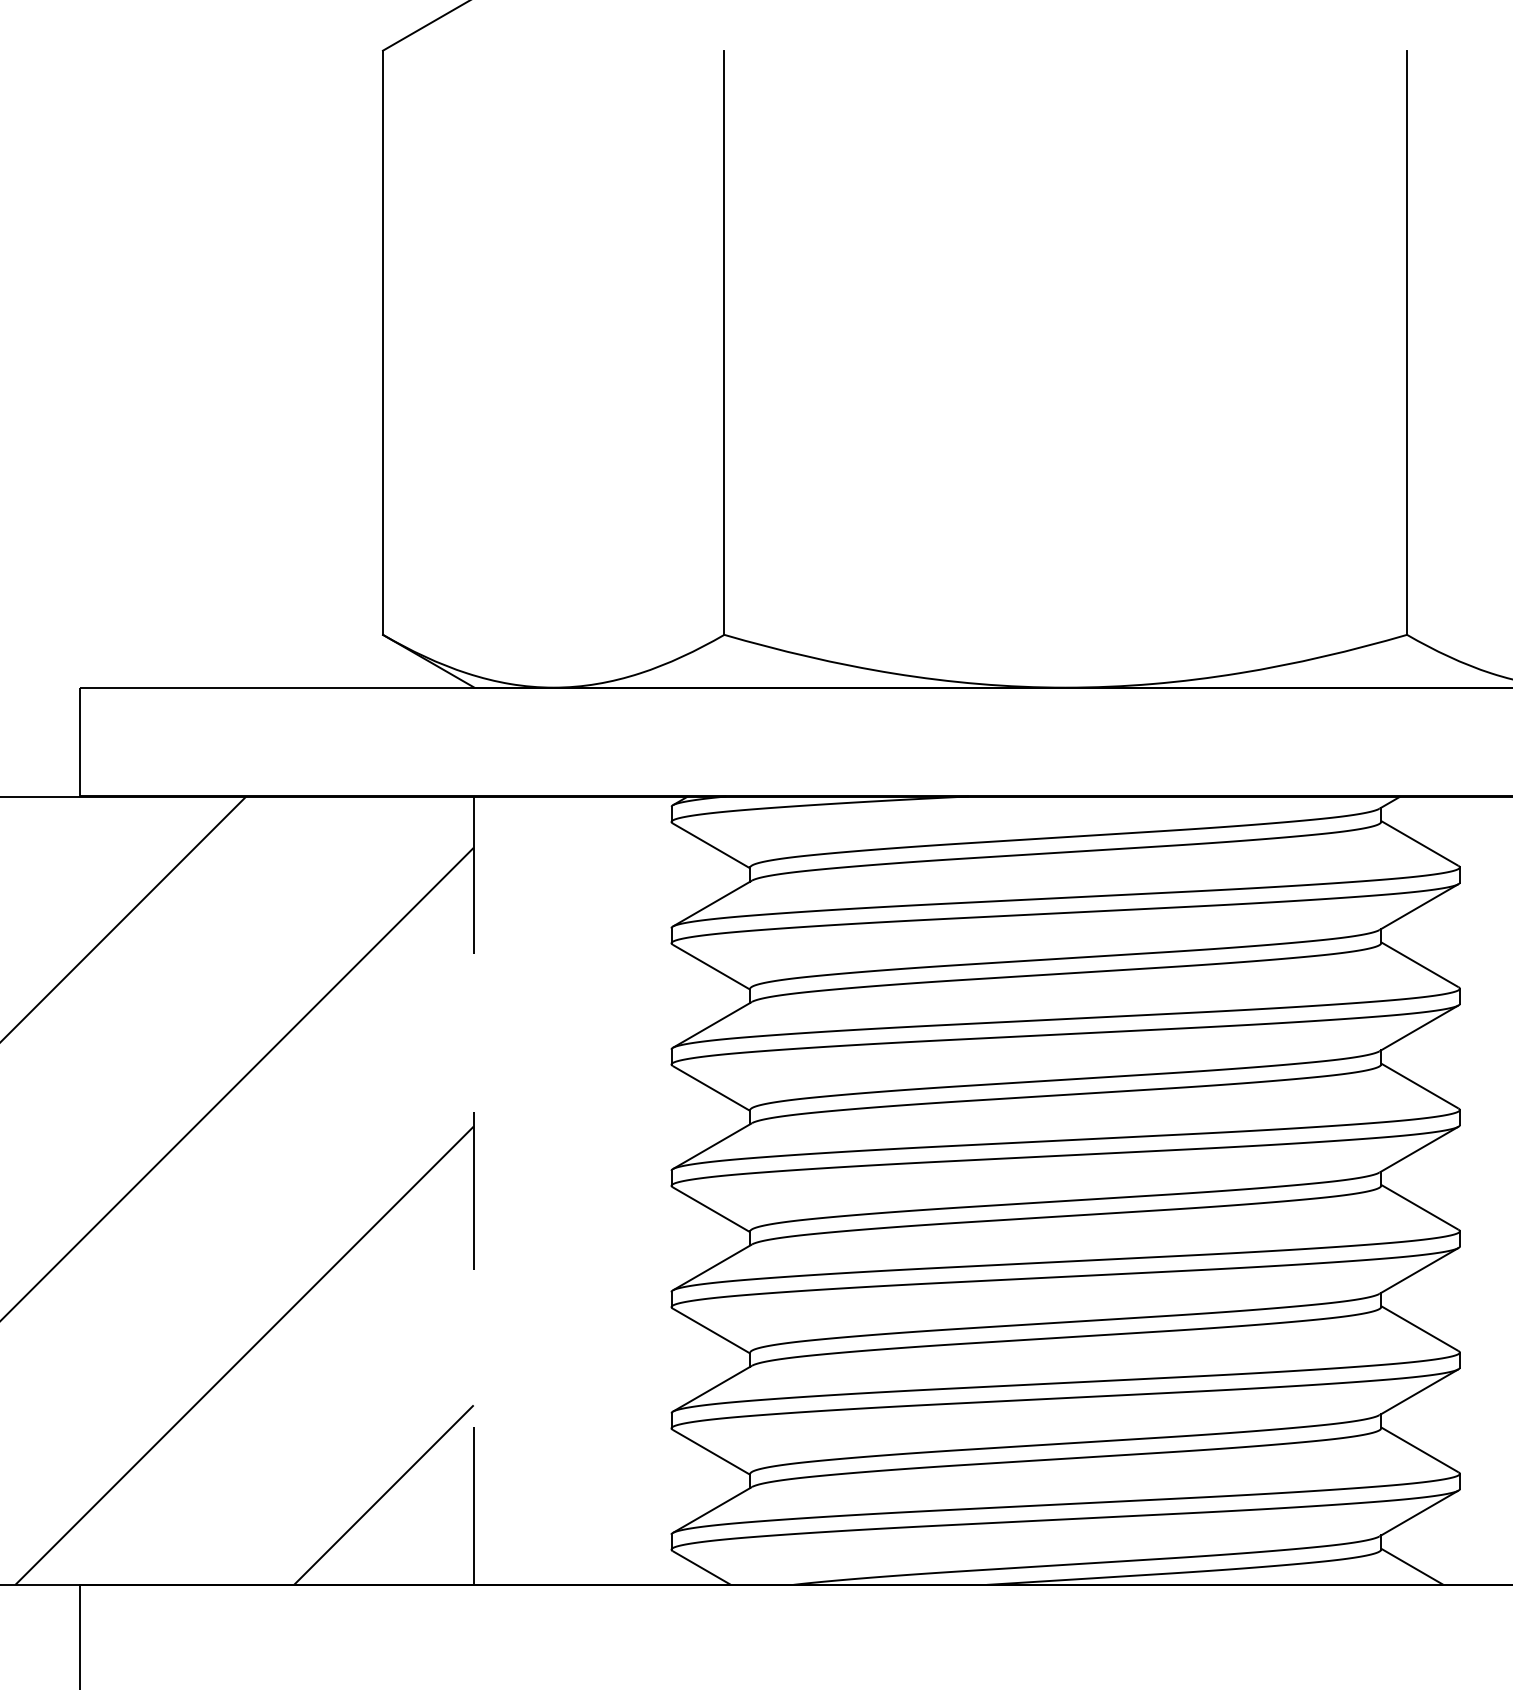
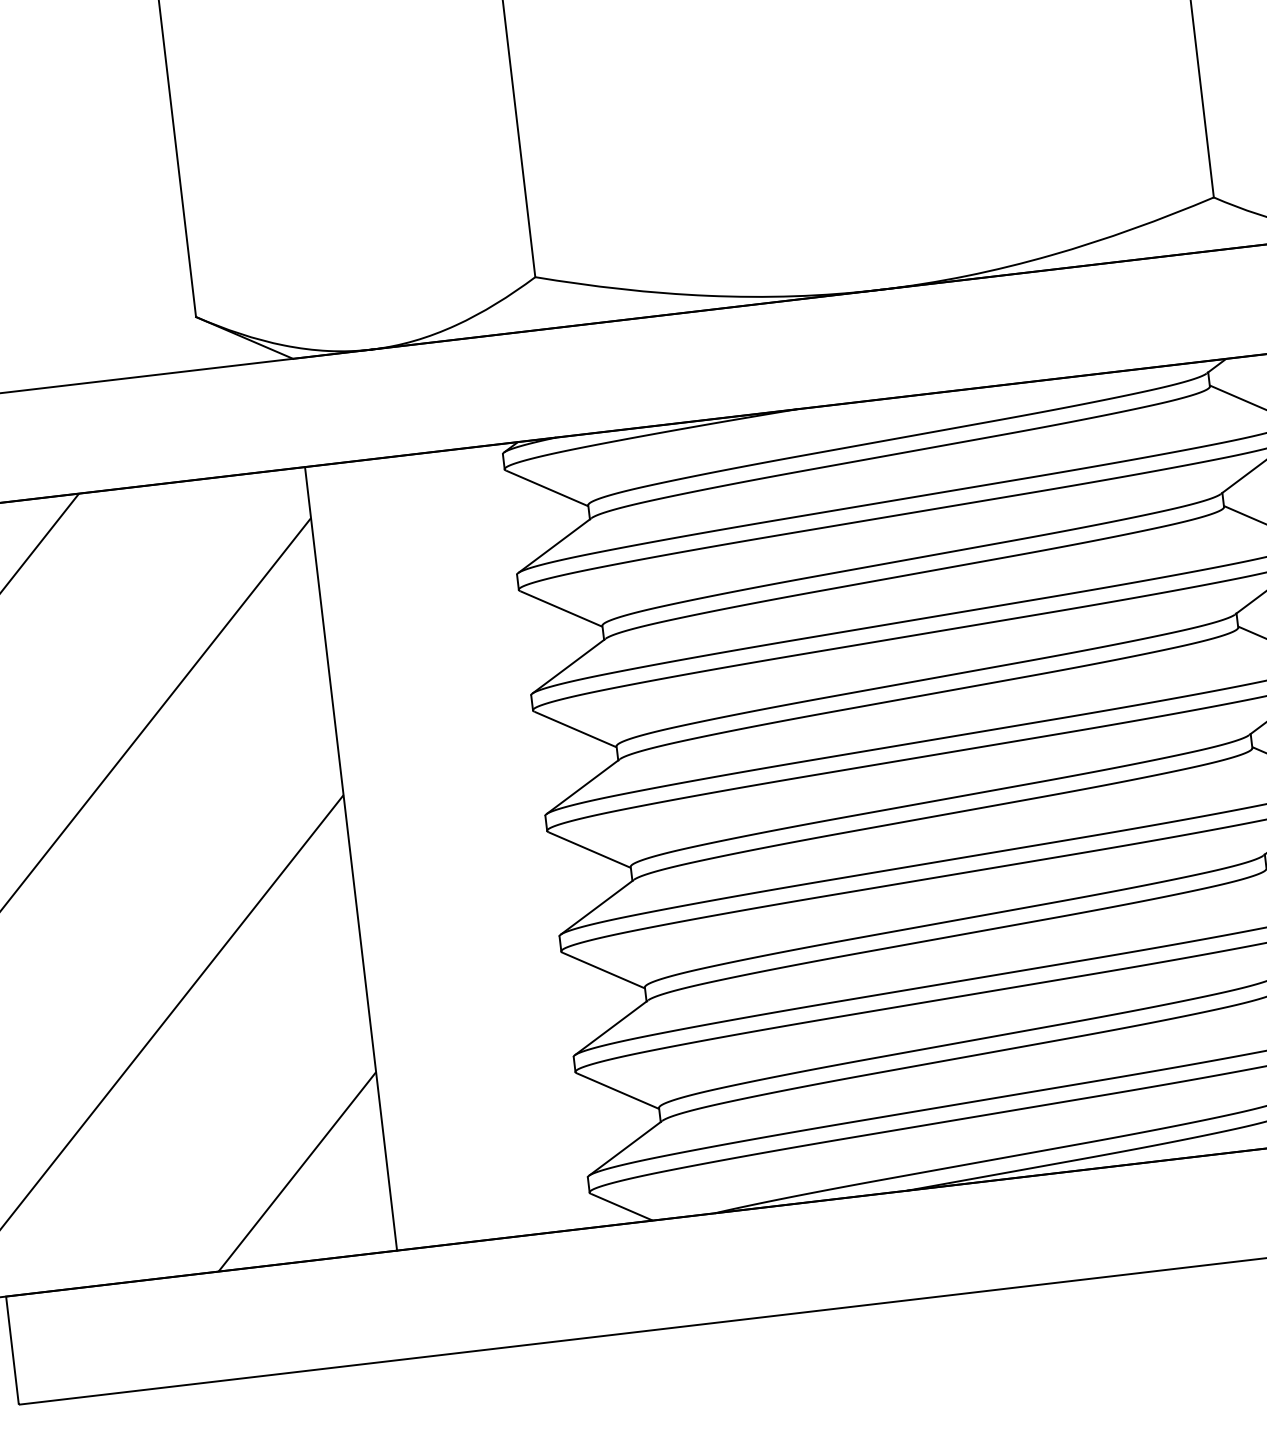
line: (473, 1190) -> (350, 858), dashed -> solid

